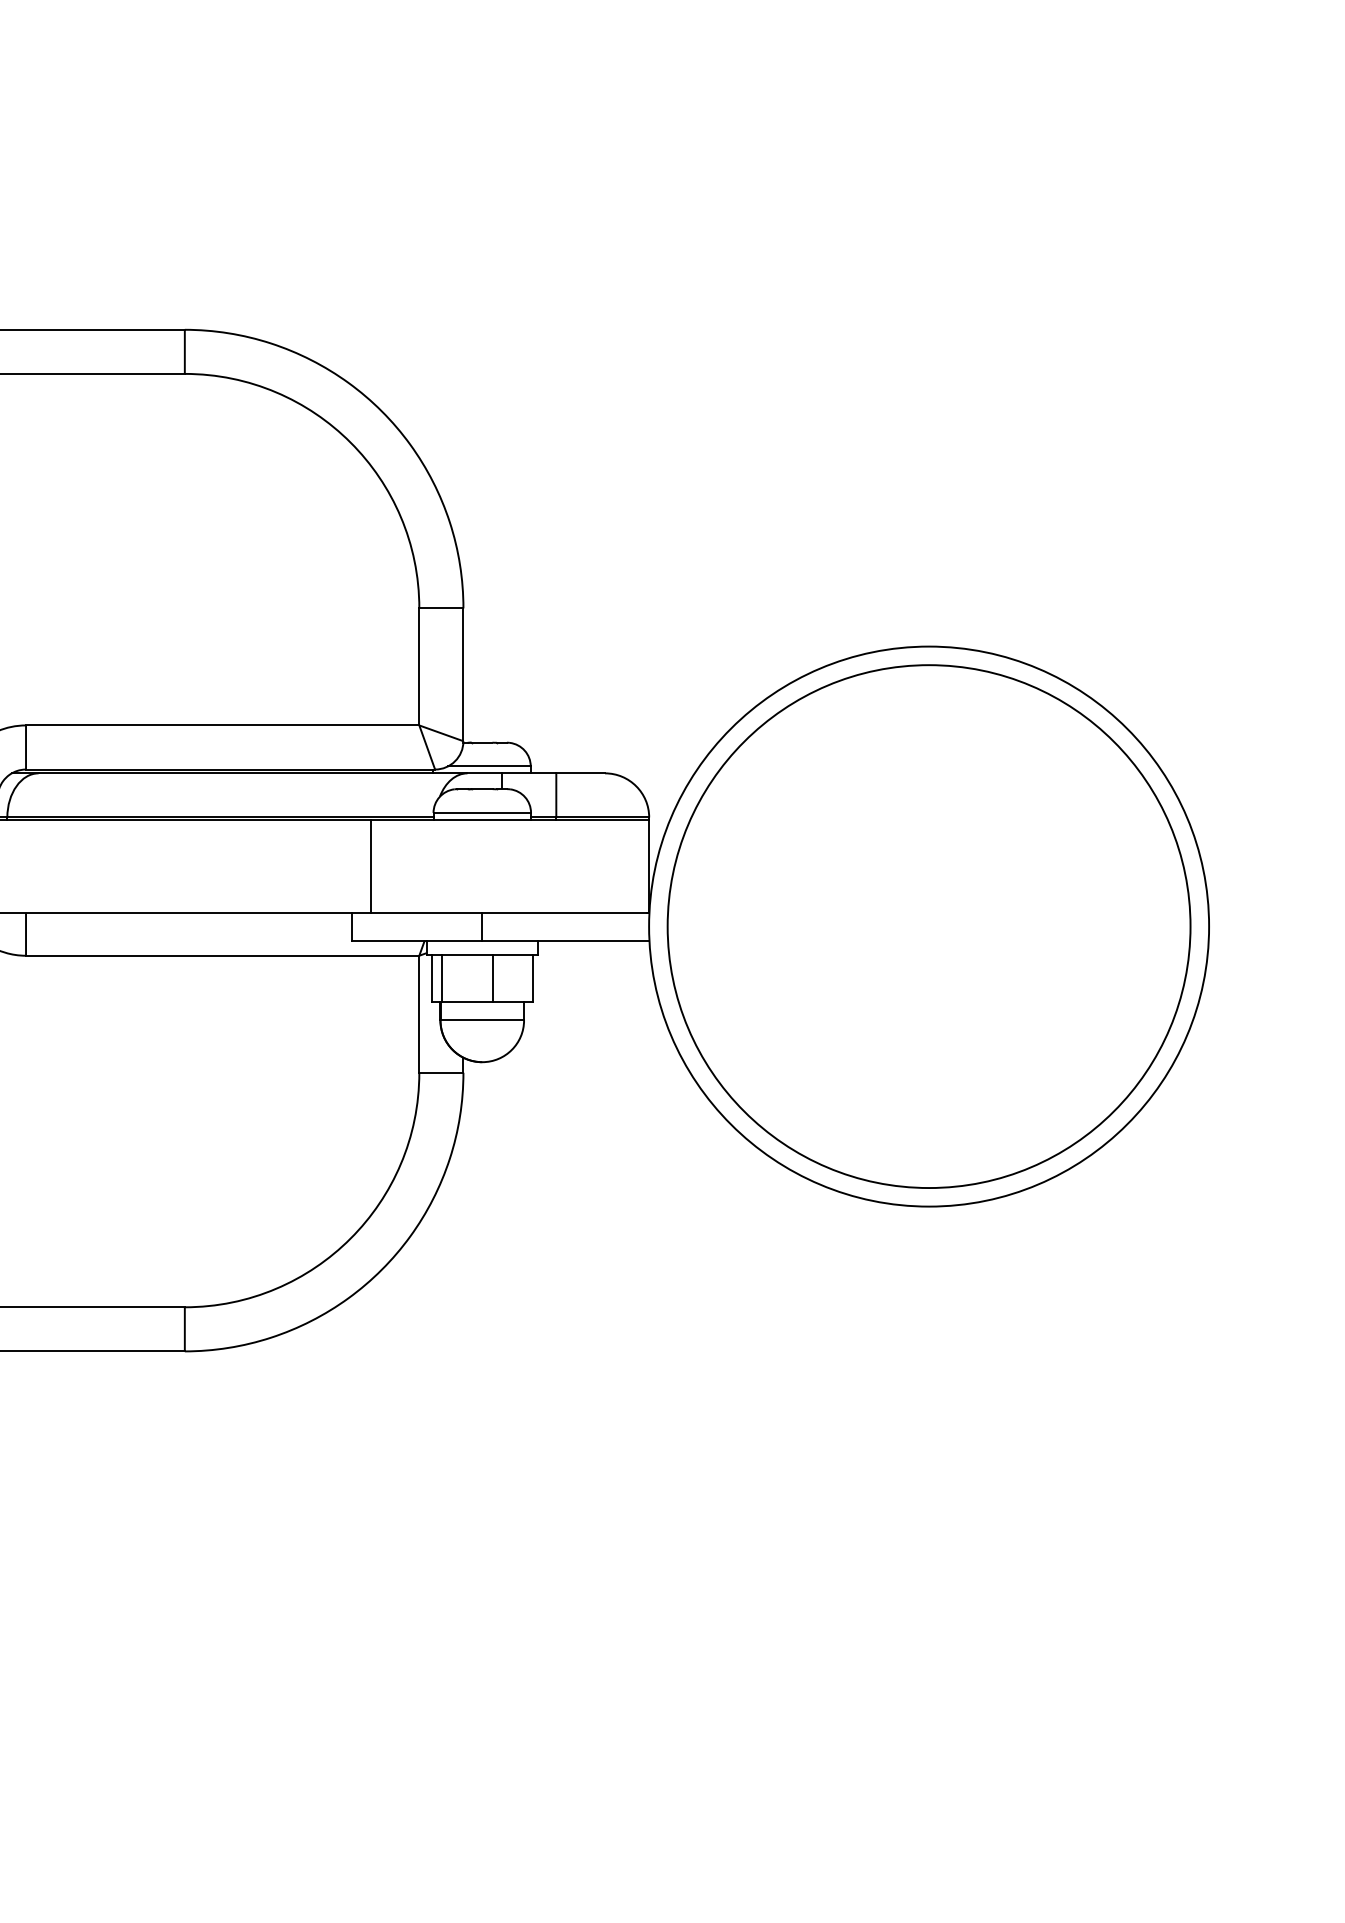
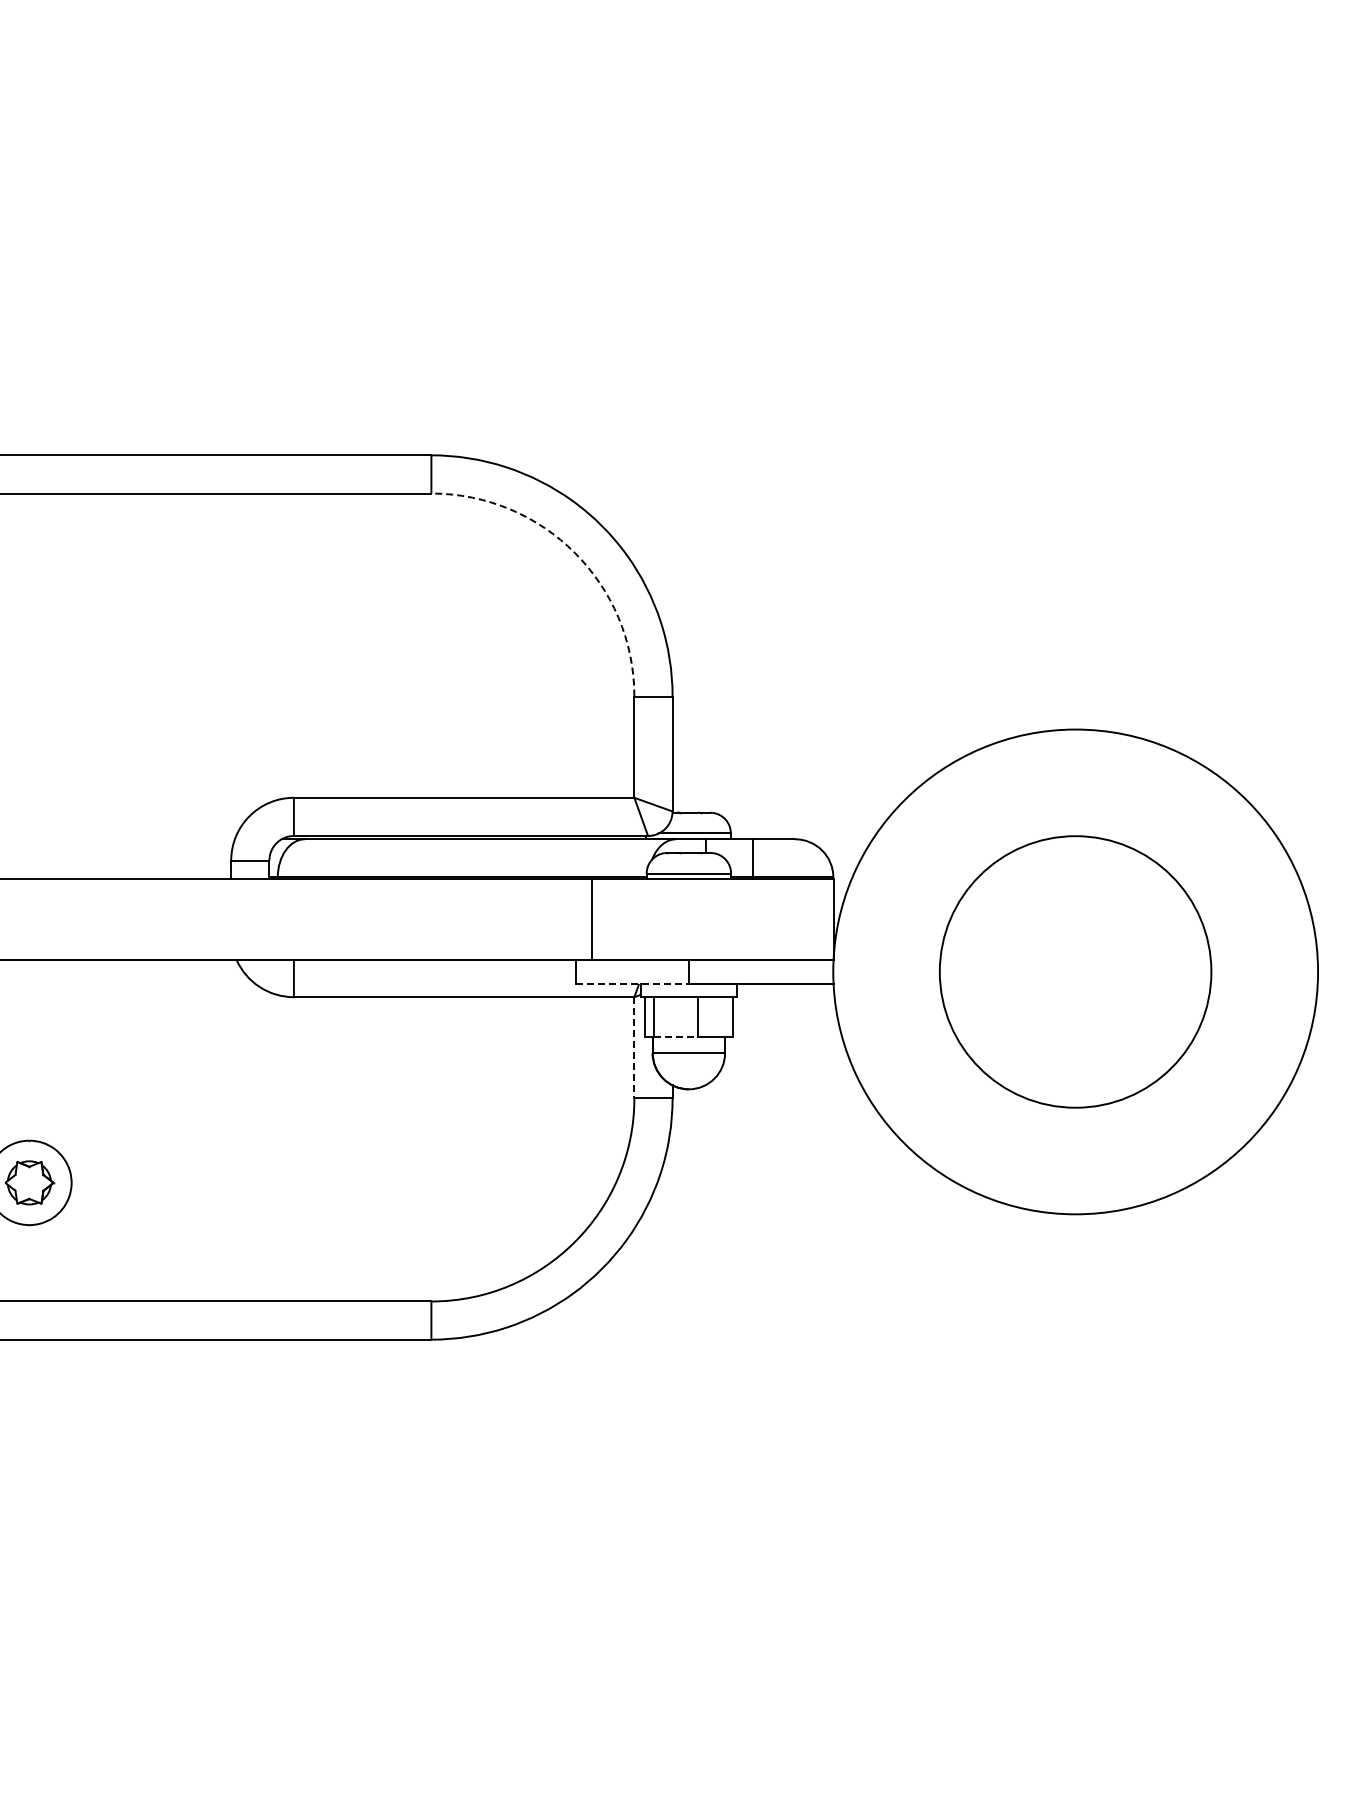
arc: (350, 442) -> (574, 552), solid -> dashed
circle: (928, 926) -> (1075, 971), size x0.6
line: (418, 941) -> (633, 984), solid -> dashed
line: (466, 1002) -> (675, 1037), solid -> dashed
line: (419, 1013) -> (634, 1047), solid -> dashed

